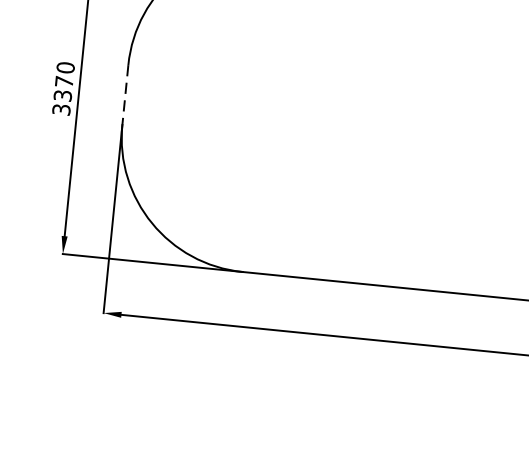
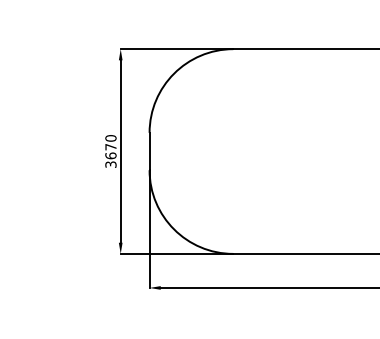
line: (125, 94) -> (149, 151), dashed -> solid
text: (62, 95) -> (110, 155), 3370 -> 3670

